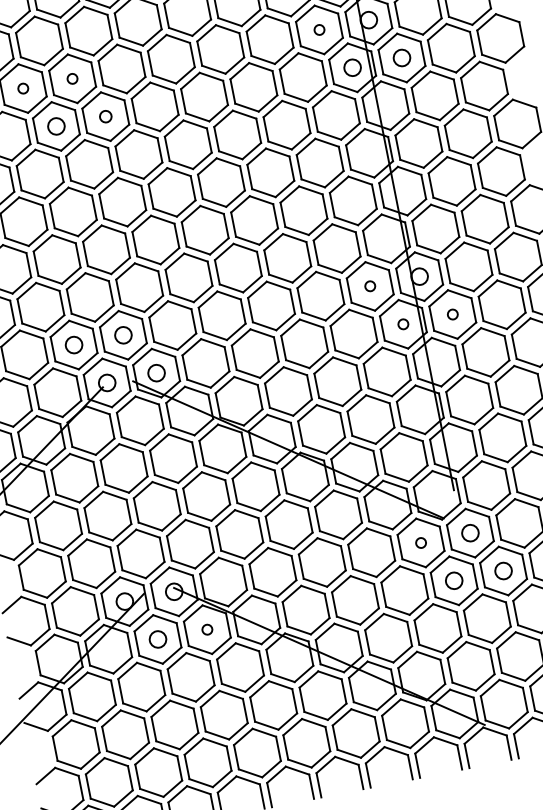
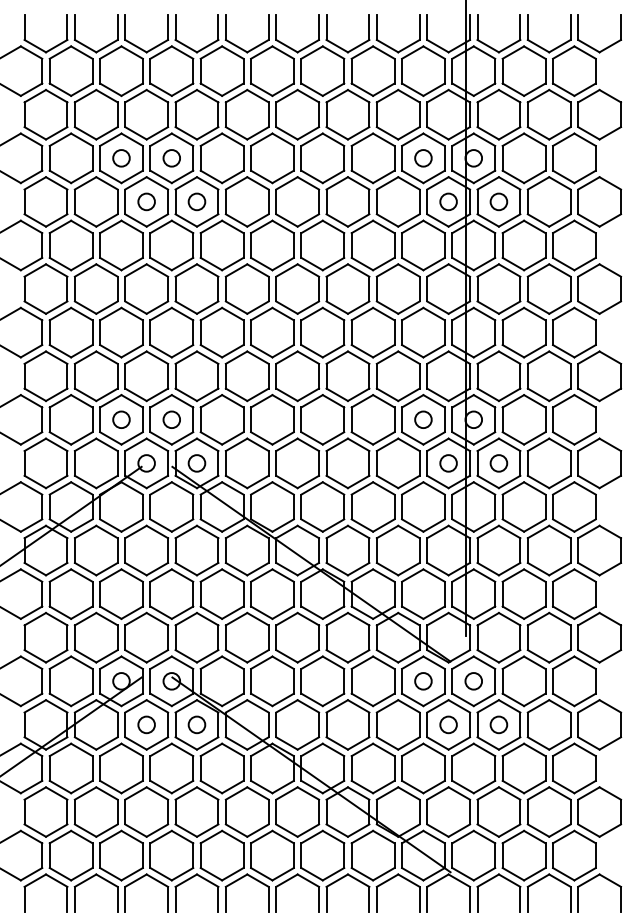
circle: (319, 30) -> (423, 158), size x1.67
circle: (72, 79) -> (171, 158), size x1.67
circle: (23, 88) -> (121, 158), size x1.67
circle: (105, 116) -> (196, 201), size x1.43
circle: (370, 286) -> (423, 419), size x1.67
circle: (452, 314) -> (498, 463), size x1.67
circle: (403, 324) -> (448, 463), size x1.67
circle: (421, 543) -> (423, 681), size x1.67
circle: (206, 629) -> (196, 724), size x1.67

